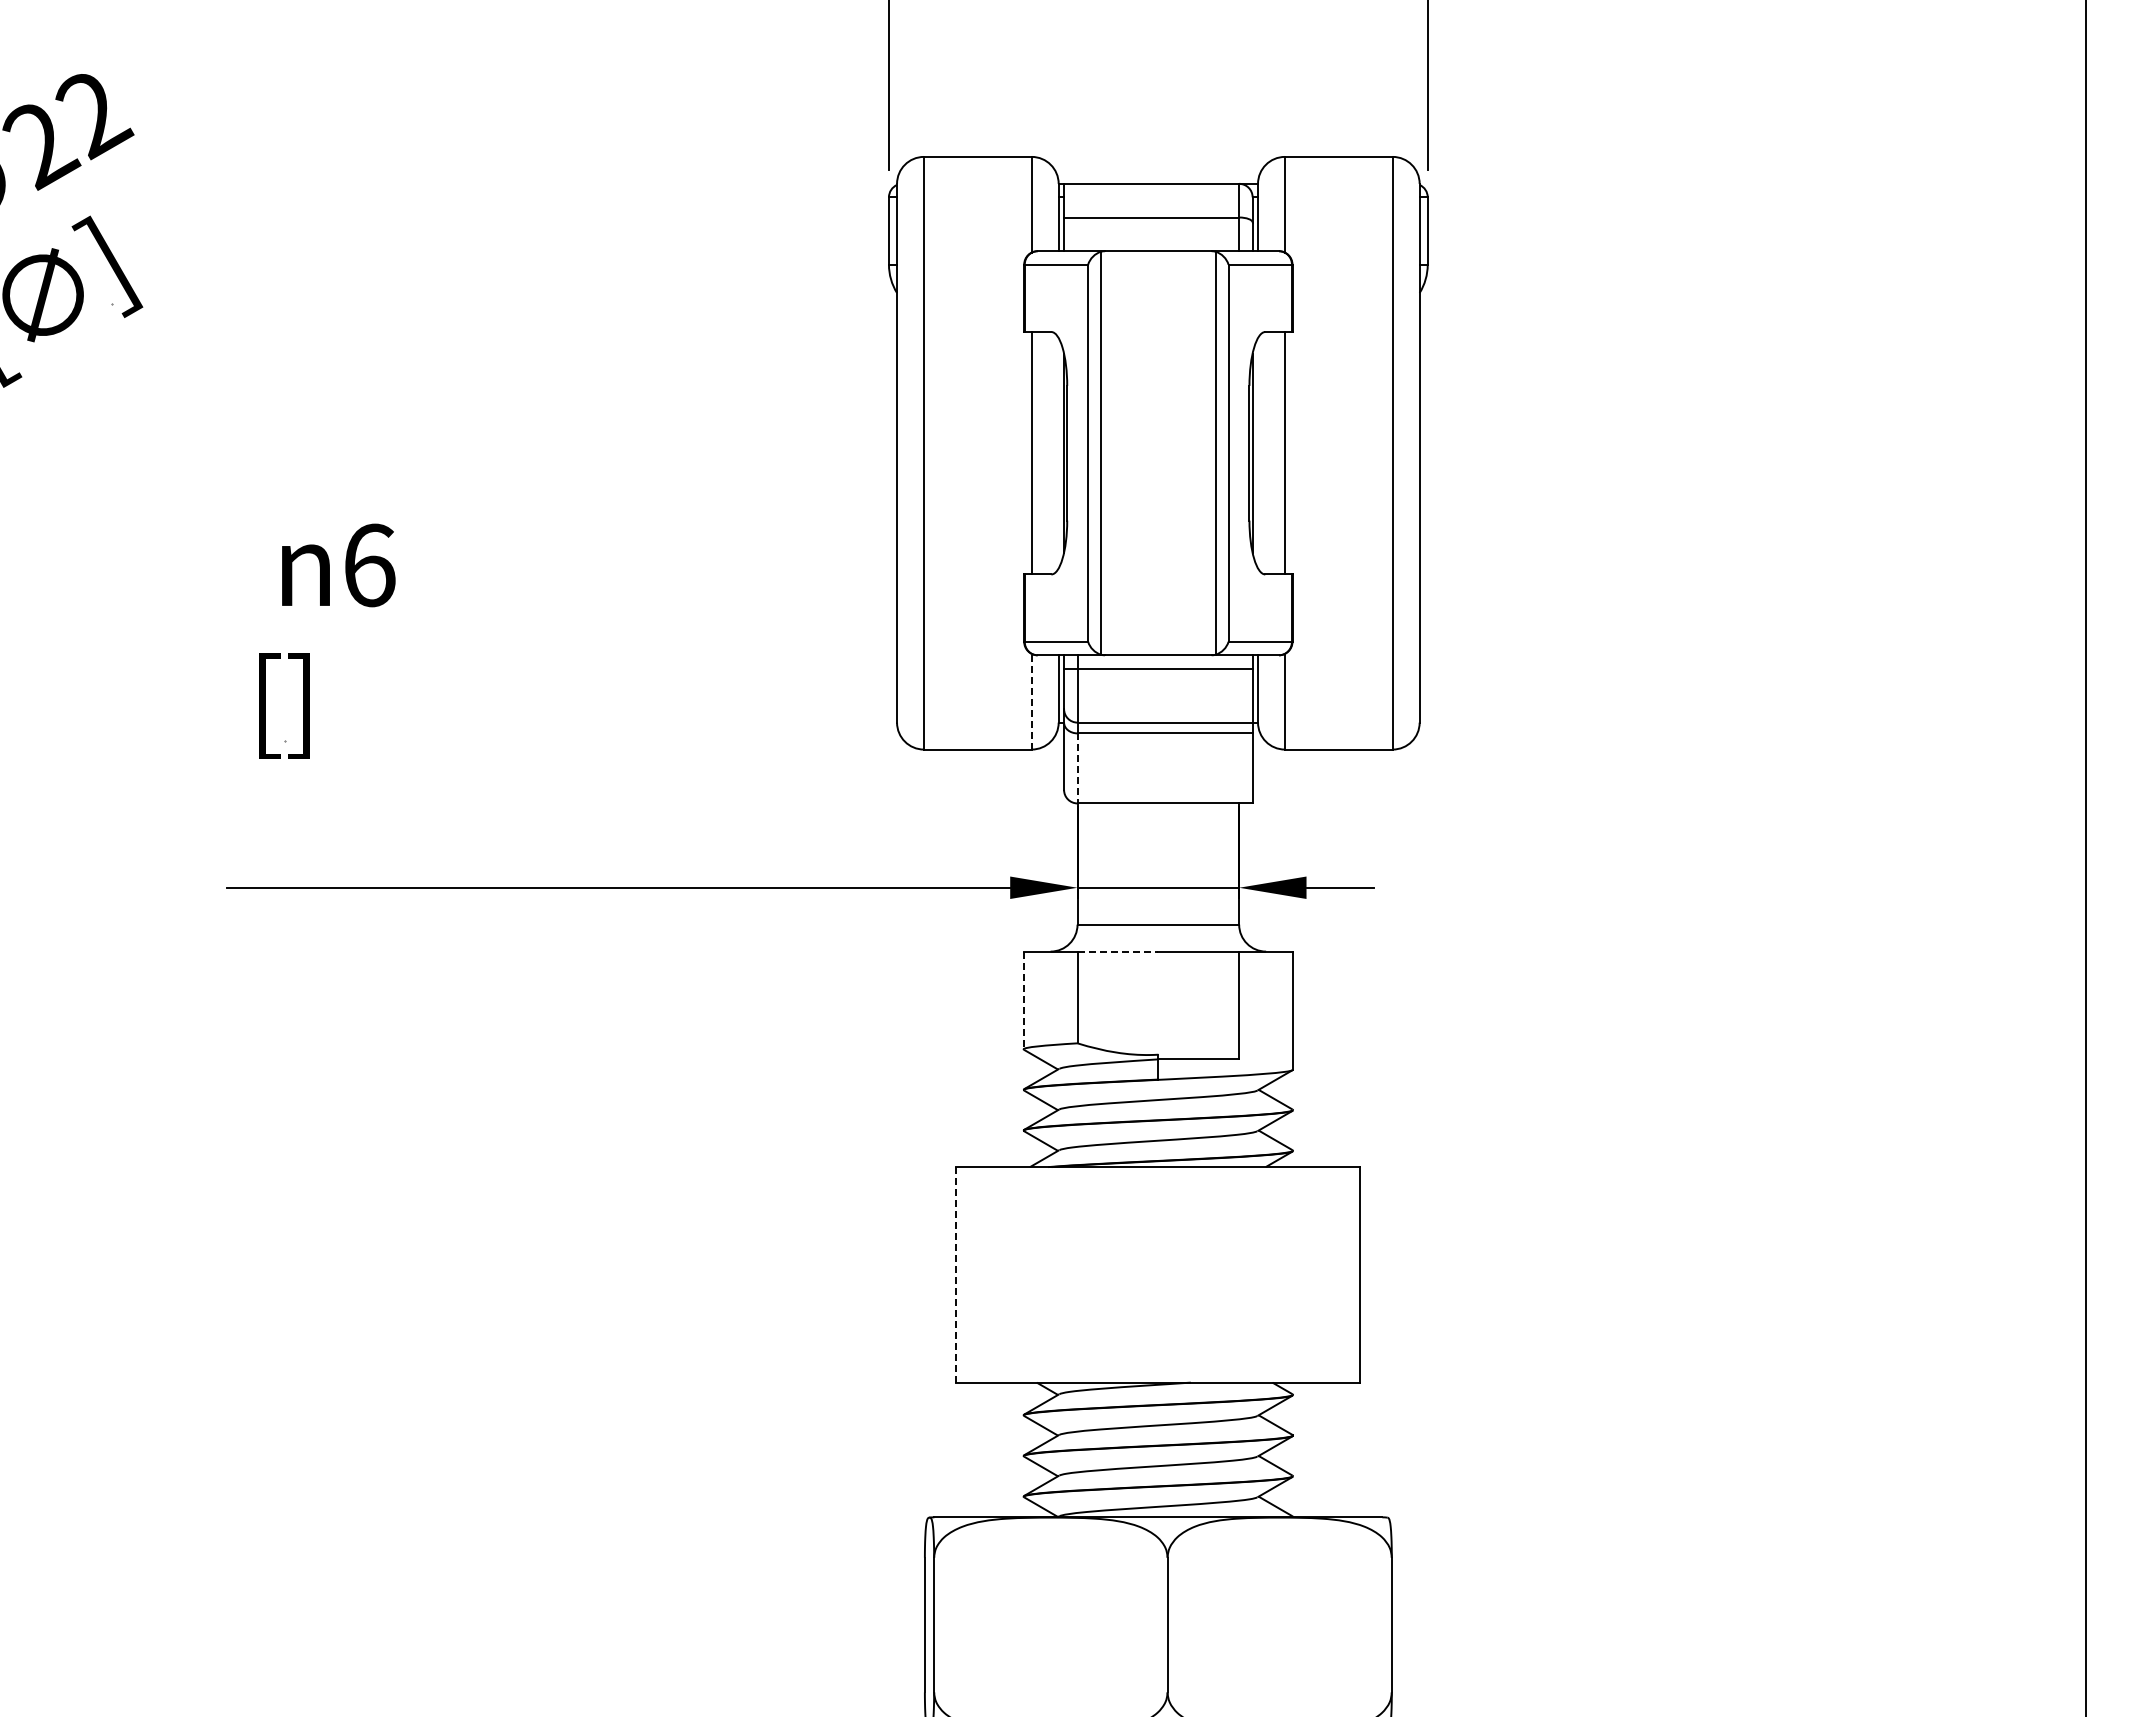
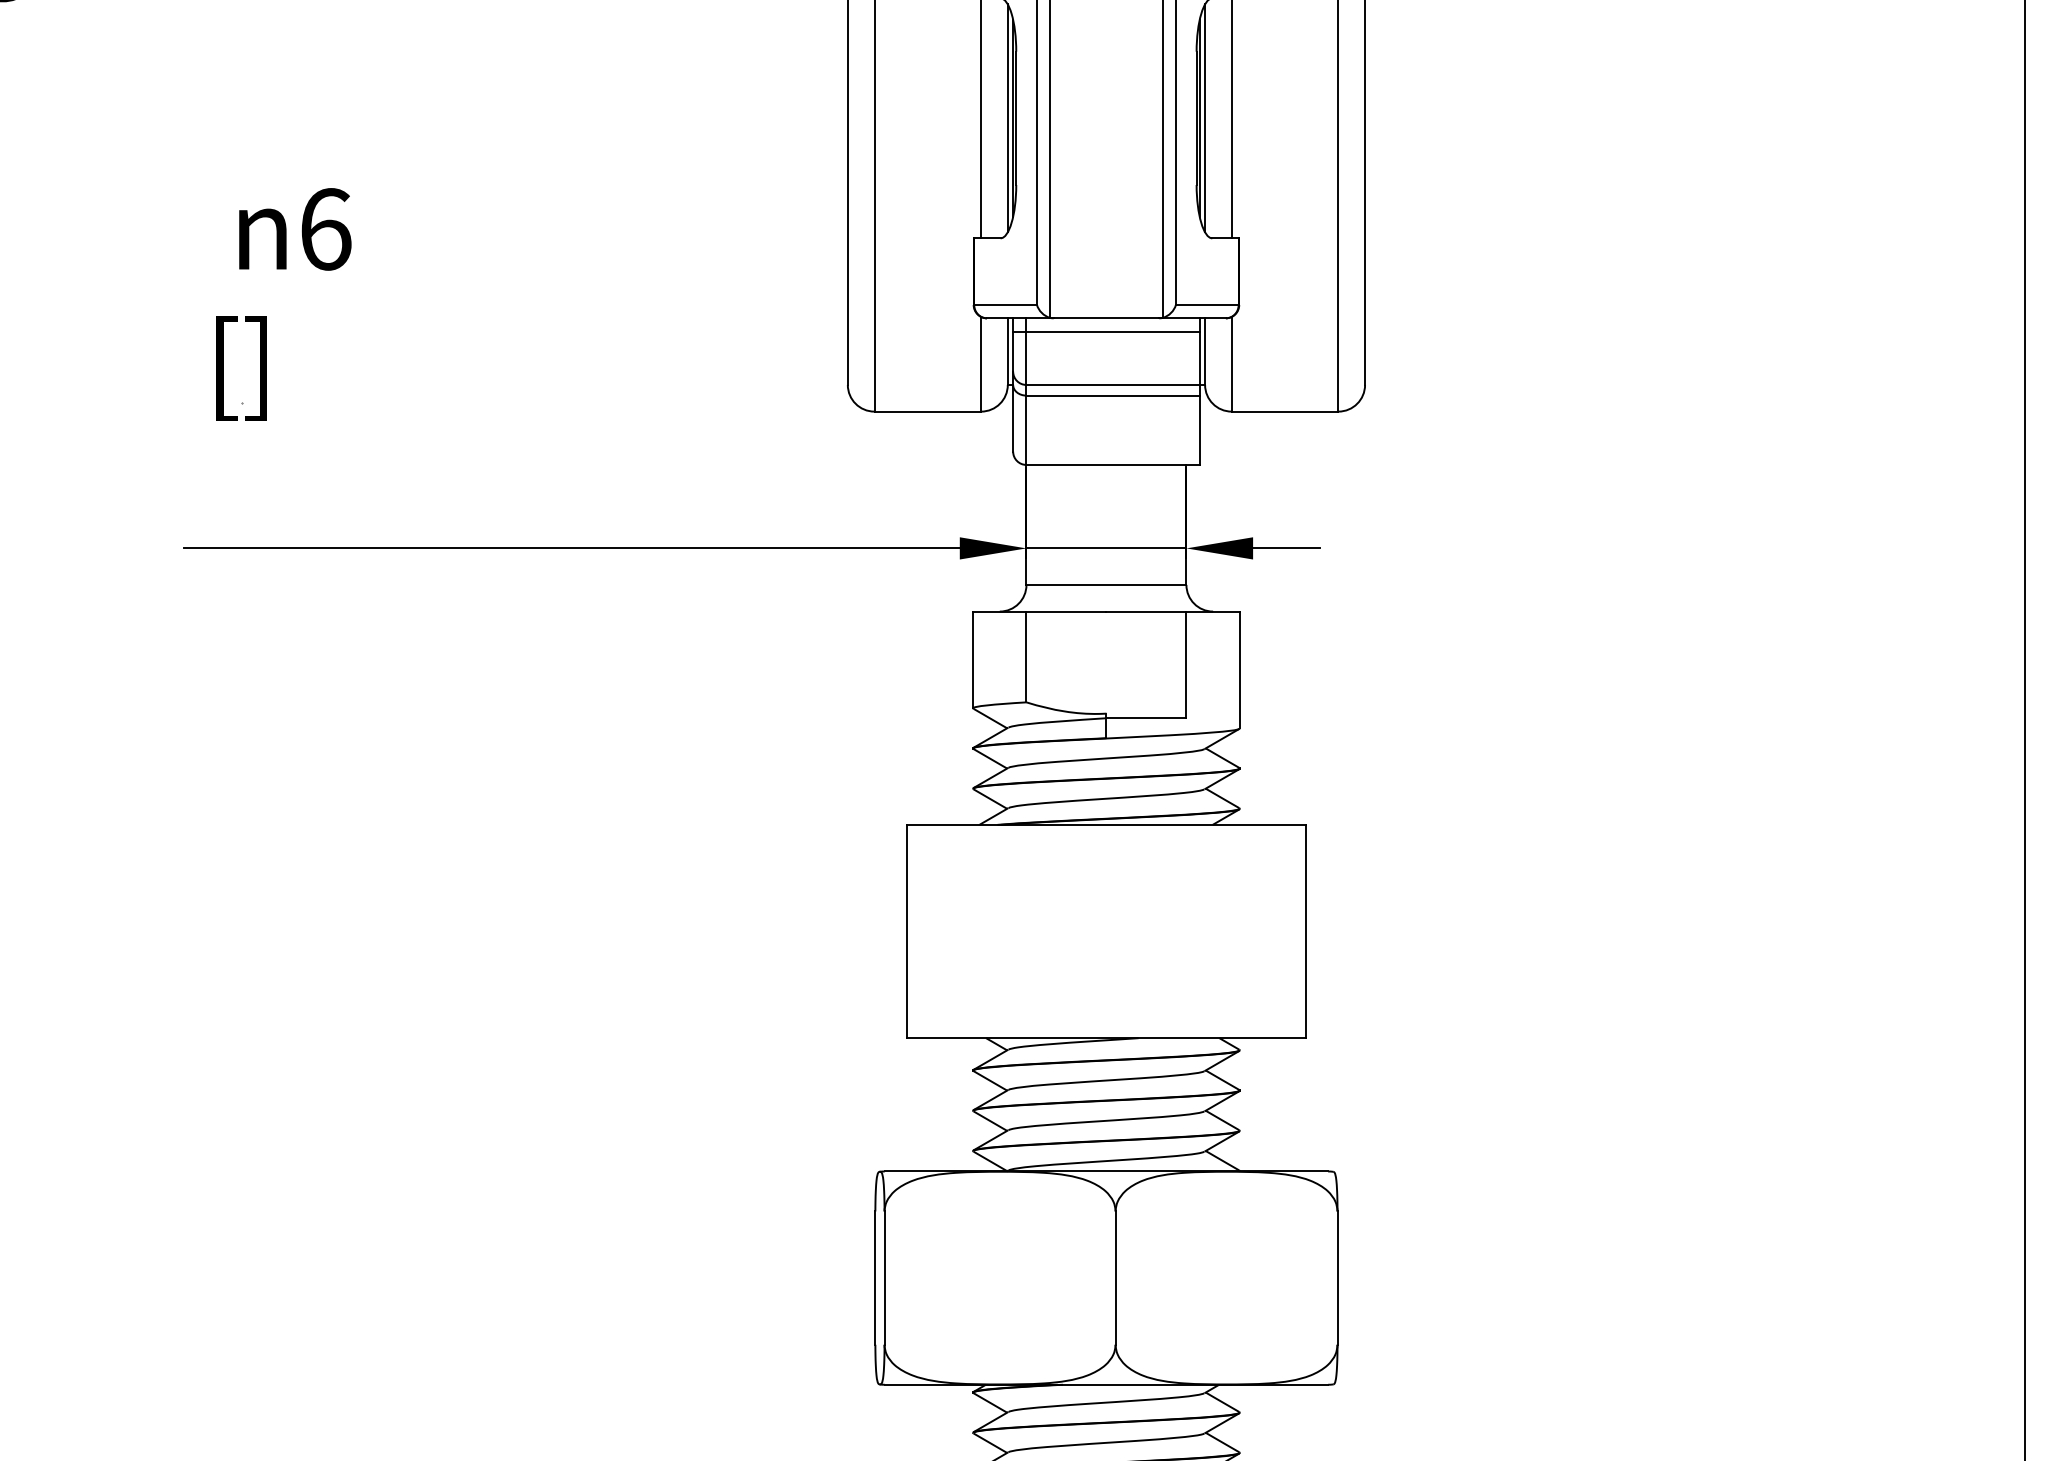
line: (1058, 453) -> (1007, 118), added
line: (1258, 453) -> (1205, 118), added
line: (1031, 701) -> (980, 364), dashed -> solid
line: (1077, 768) -> (1026, 430), dashed -> solid
line: (1118, 951) -> (1067, 611), dashed -> solid
line: (1023, 1000) -> (972, 659), dashed -> solid
line: (956, 1274) -> (906, 931), dashed -> solid

